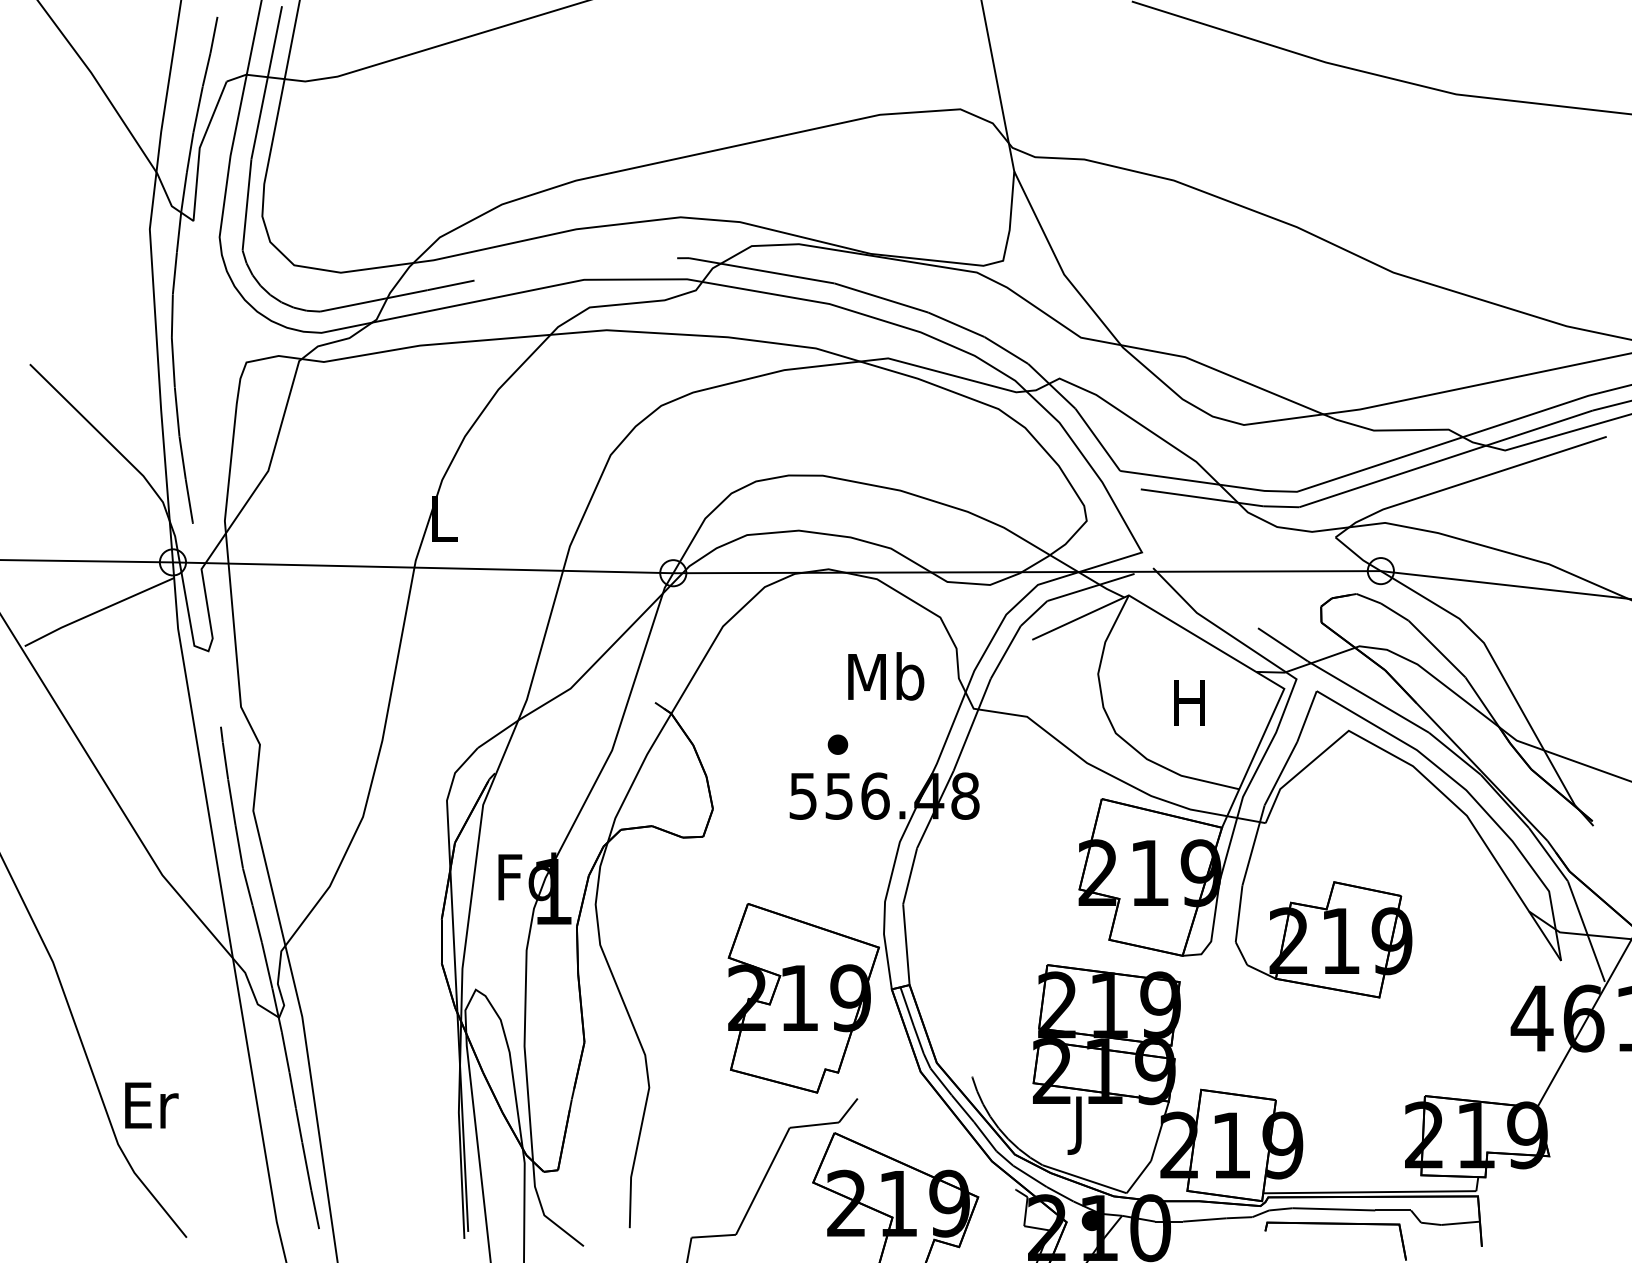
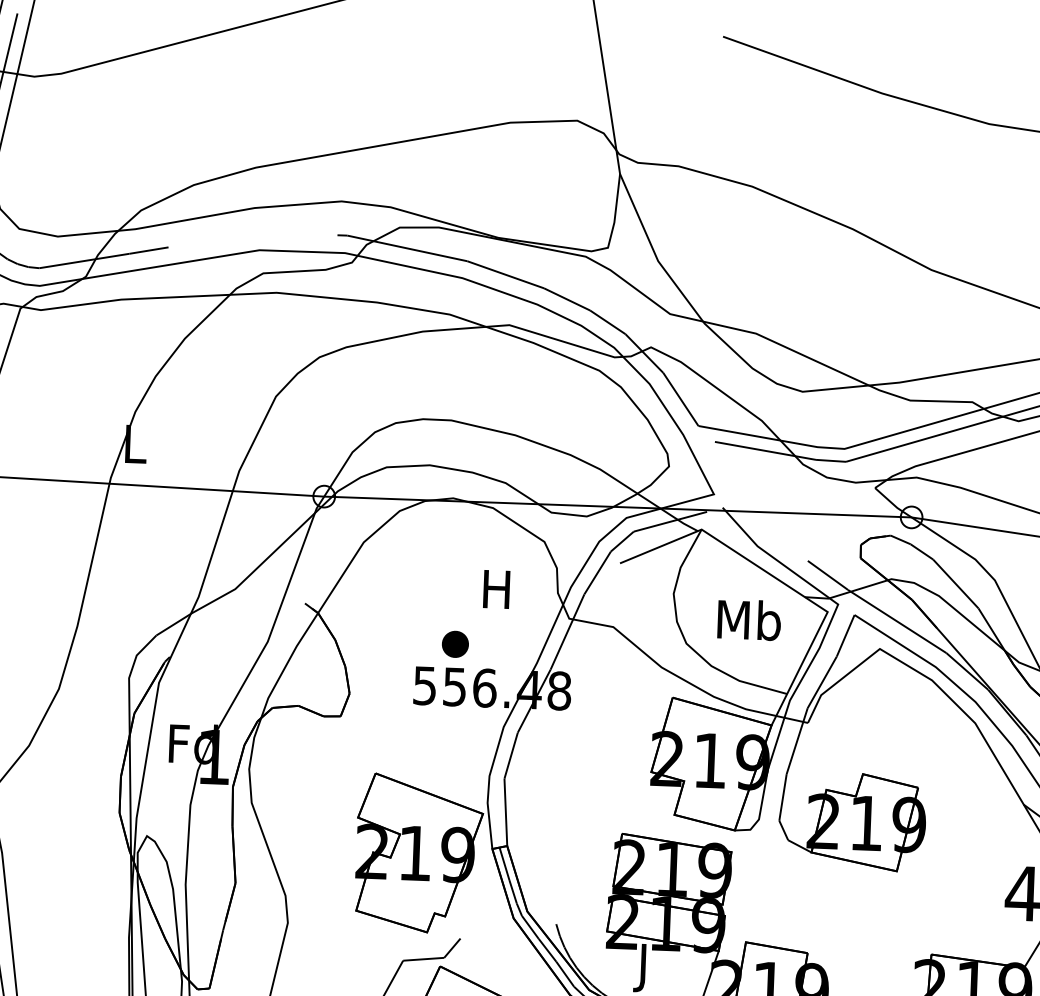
text: (886, 676) -> (497, 589), Mb -> H
text: (1190, 701) -> (749, 619), H -> Mb
part: (837, 744) -> (455, 644), size x1.6

